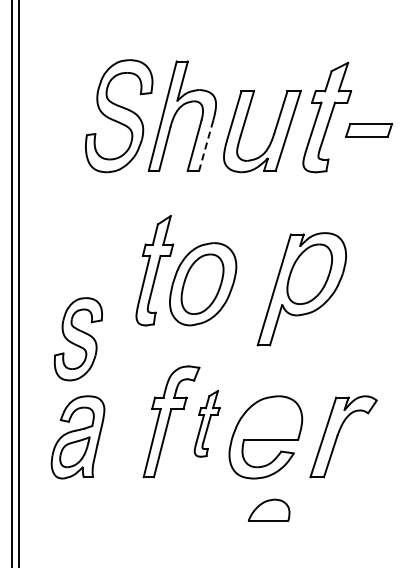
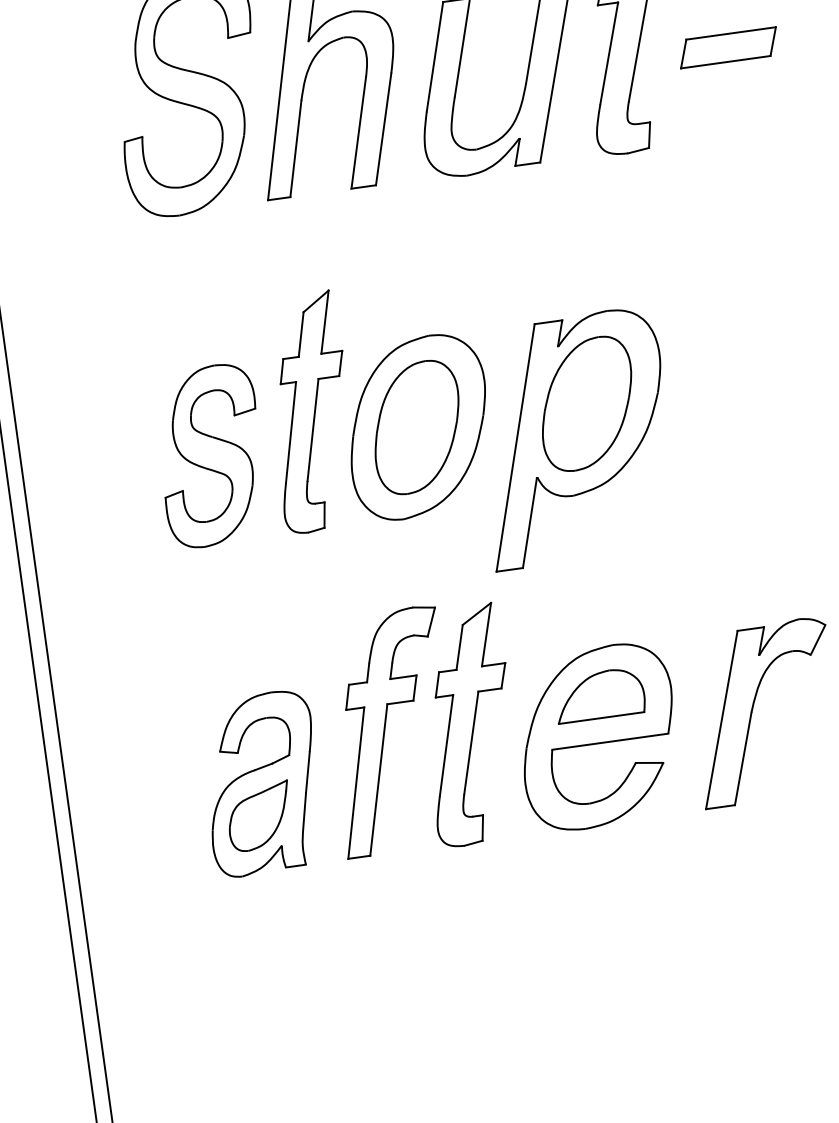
line: (206, 146) -> (384, 130), dashed -> solid
part: (301, 289) -> (573, 438), moved
part: (77, 339) -> (208, 456), moved
part: (206, 423) -> (466, 724), size x1.67
part: (77, 437) -> (260, 784), moved
part: (269, 509) -> (600, 693), moved

